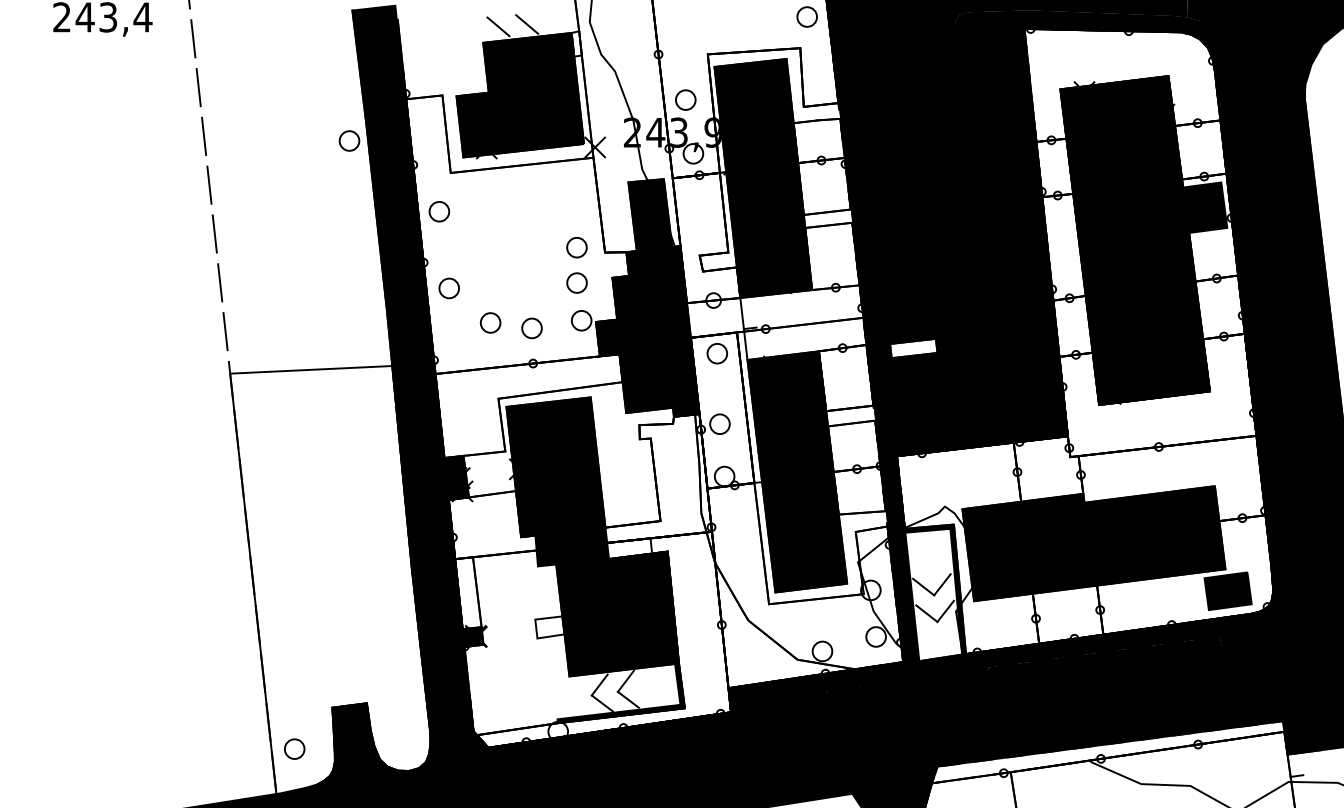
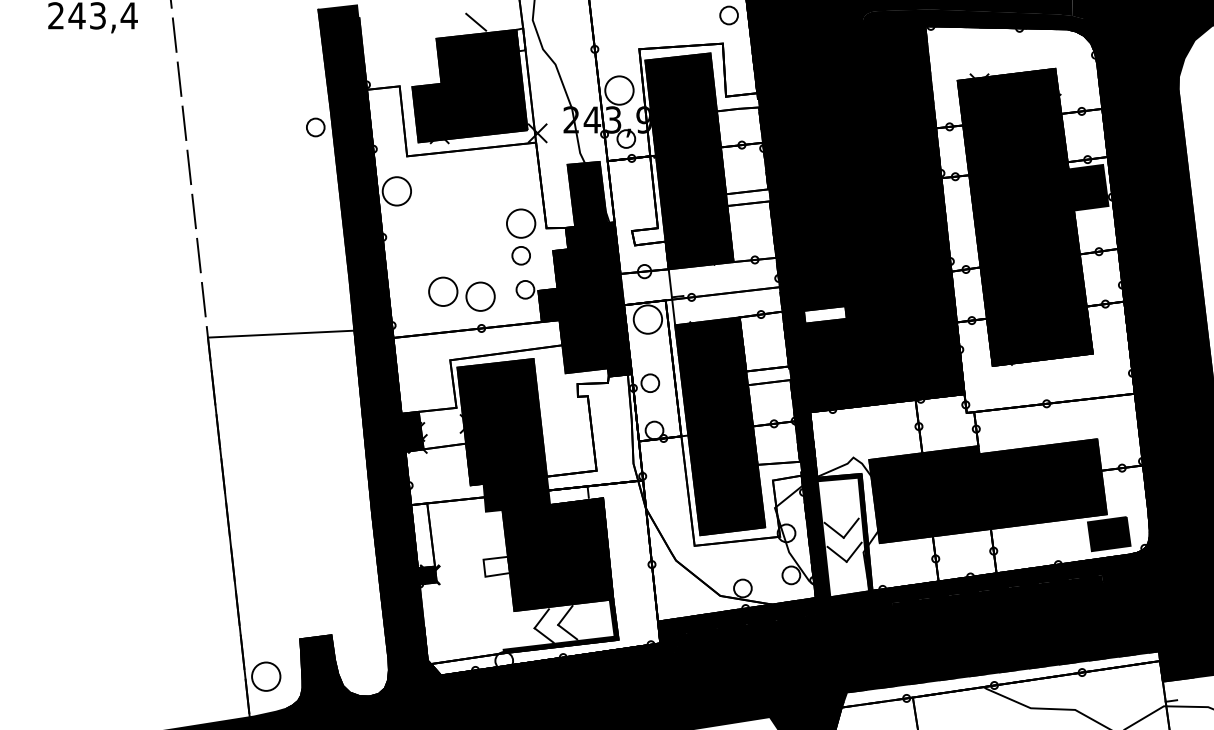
line: (498, 26) -> (450, 24), removed
circle: (685, 99) -> (619, 90), size x1.6
circle: (439, 211) -> (397, 191), size x1.6
circle: (576, 247) -> (520, 223), size x1.6
circle: (448, 288) -> (405, 260), removed
circle: (490, 322) -> (443, 291), size x1.6
circle: (531, 328) -> (480, 296), size x1.6
circle: (717, 353) -> (648, 319), size x1.6
circle: (294, 748) -> (266, 676), size x1.6

